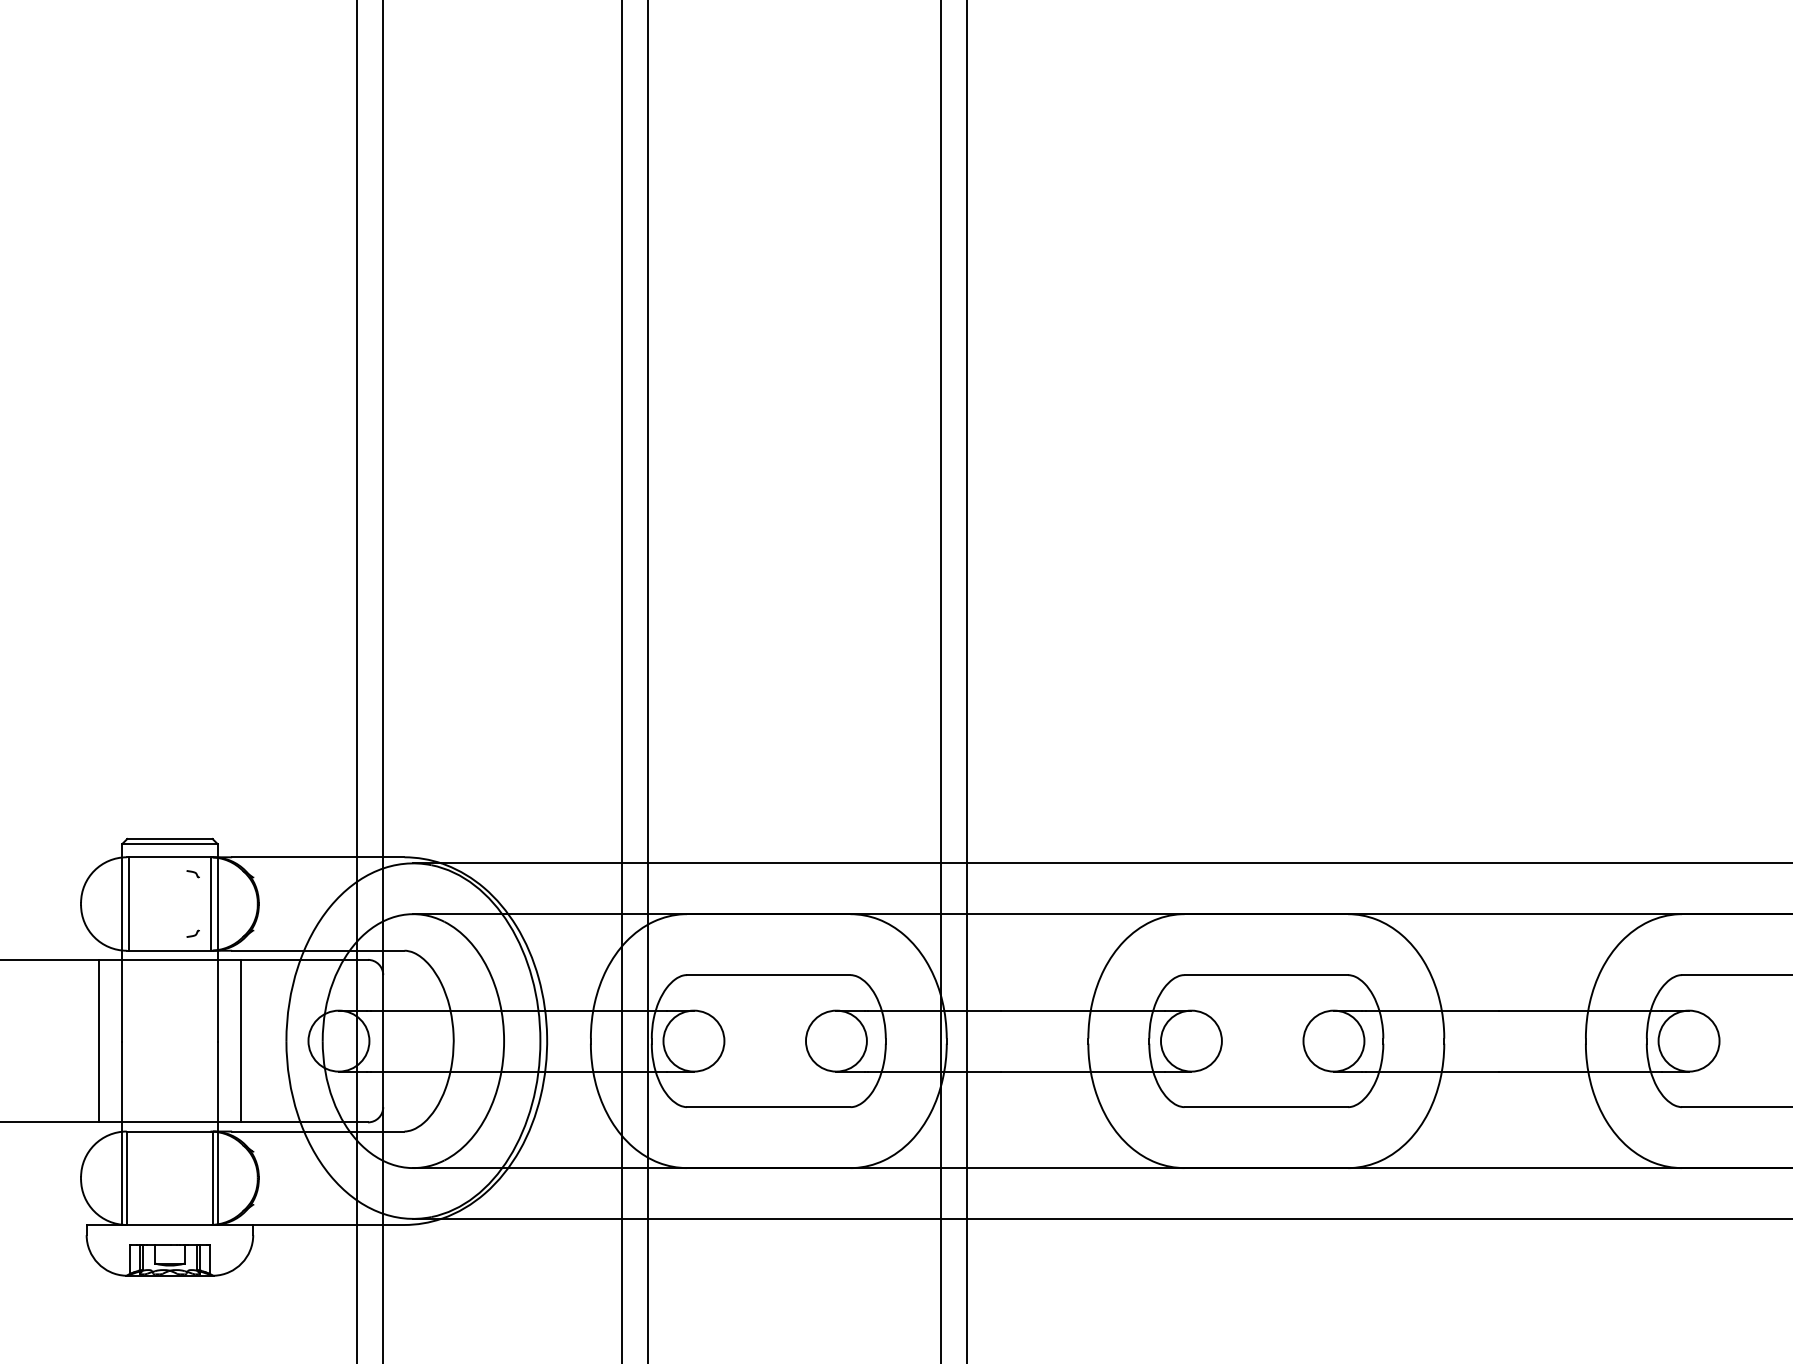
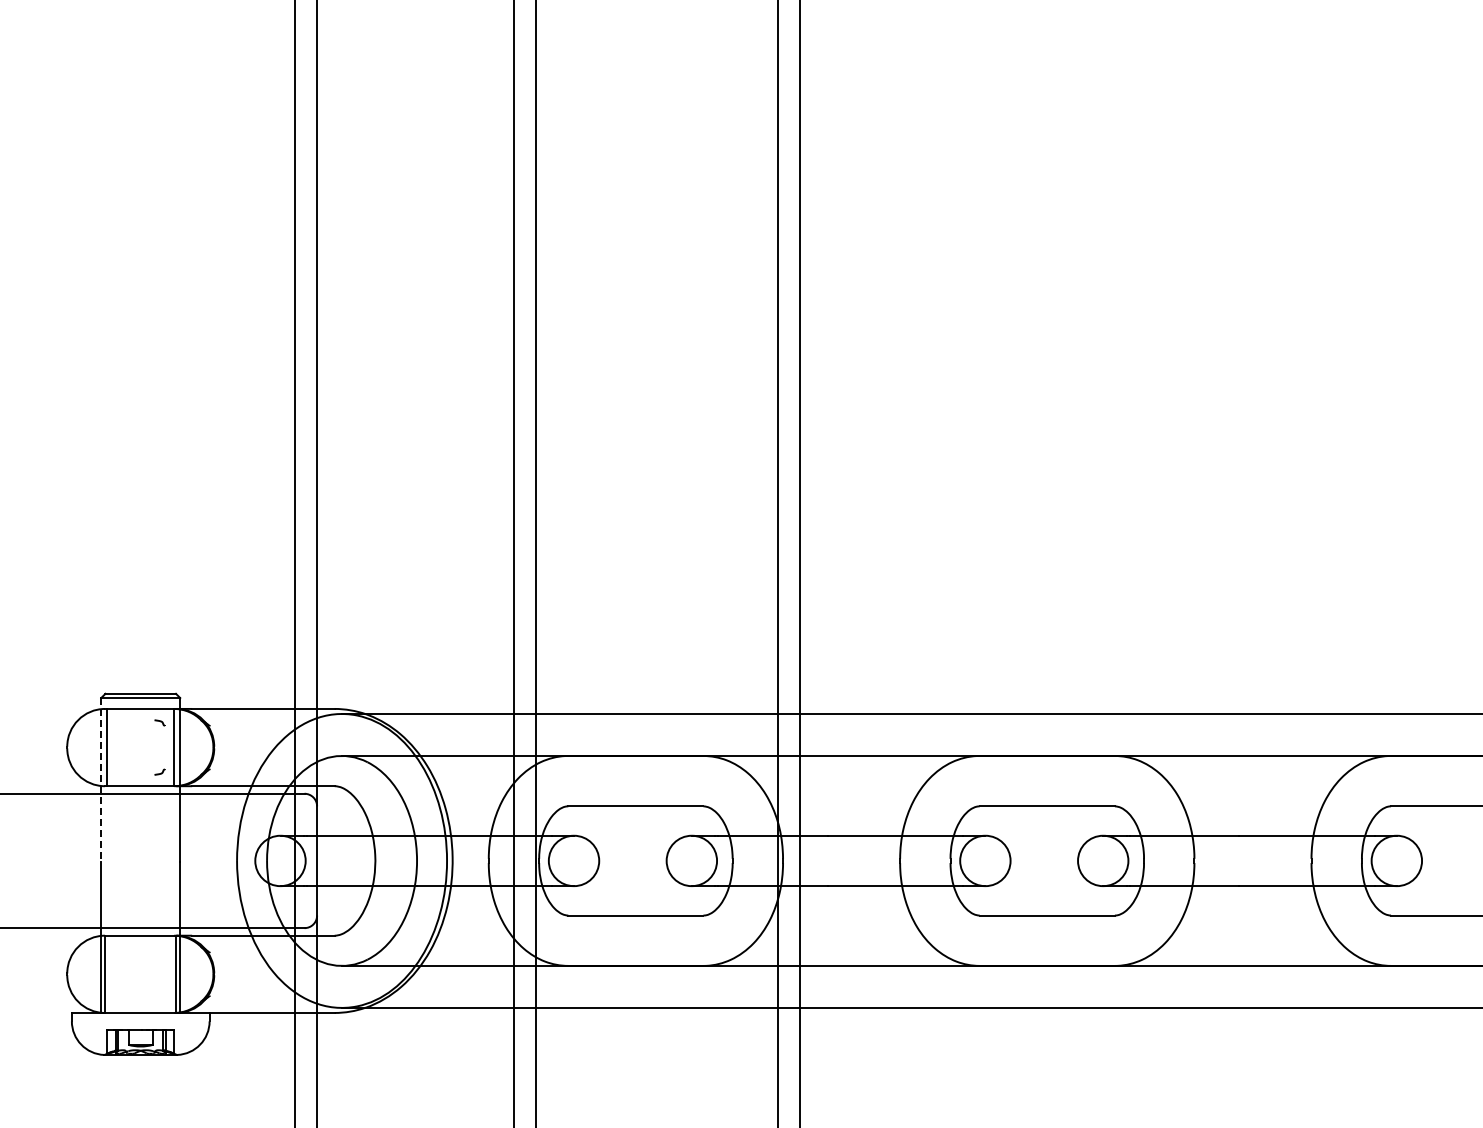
line: (122, 942) -> (101, 779), solid -> dashed
line: (98, 1040) -> (81, 860), removed
line: (241, 1040) -> (199, 860), removed

